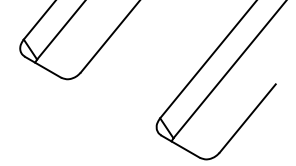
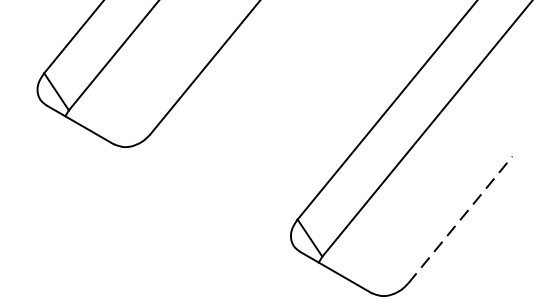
line: (248, 118) -> (461, 219), solid -> dashed

